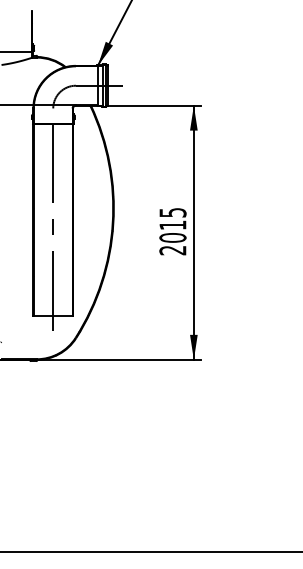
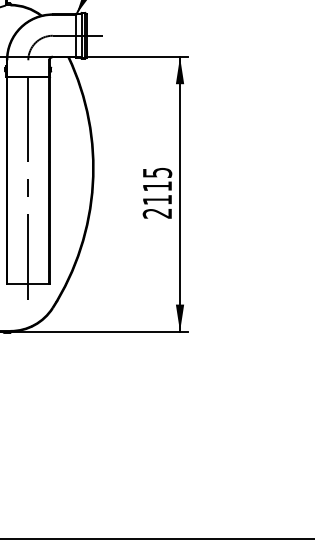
text: (172, 237) -> (156, 199), 2015 -> 2115

